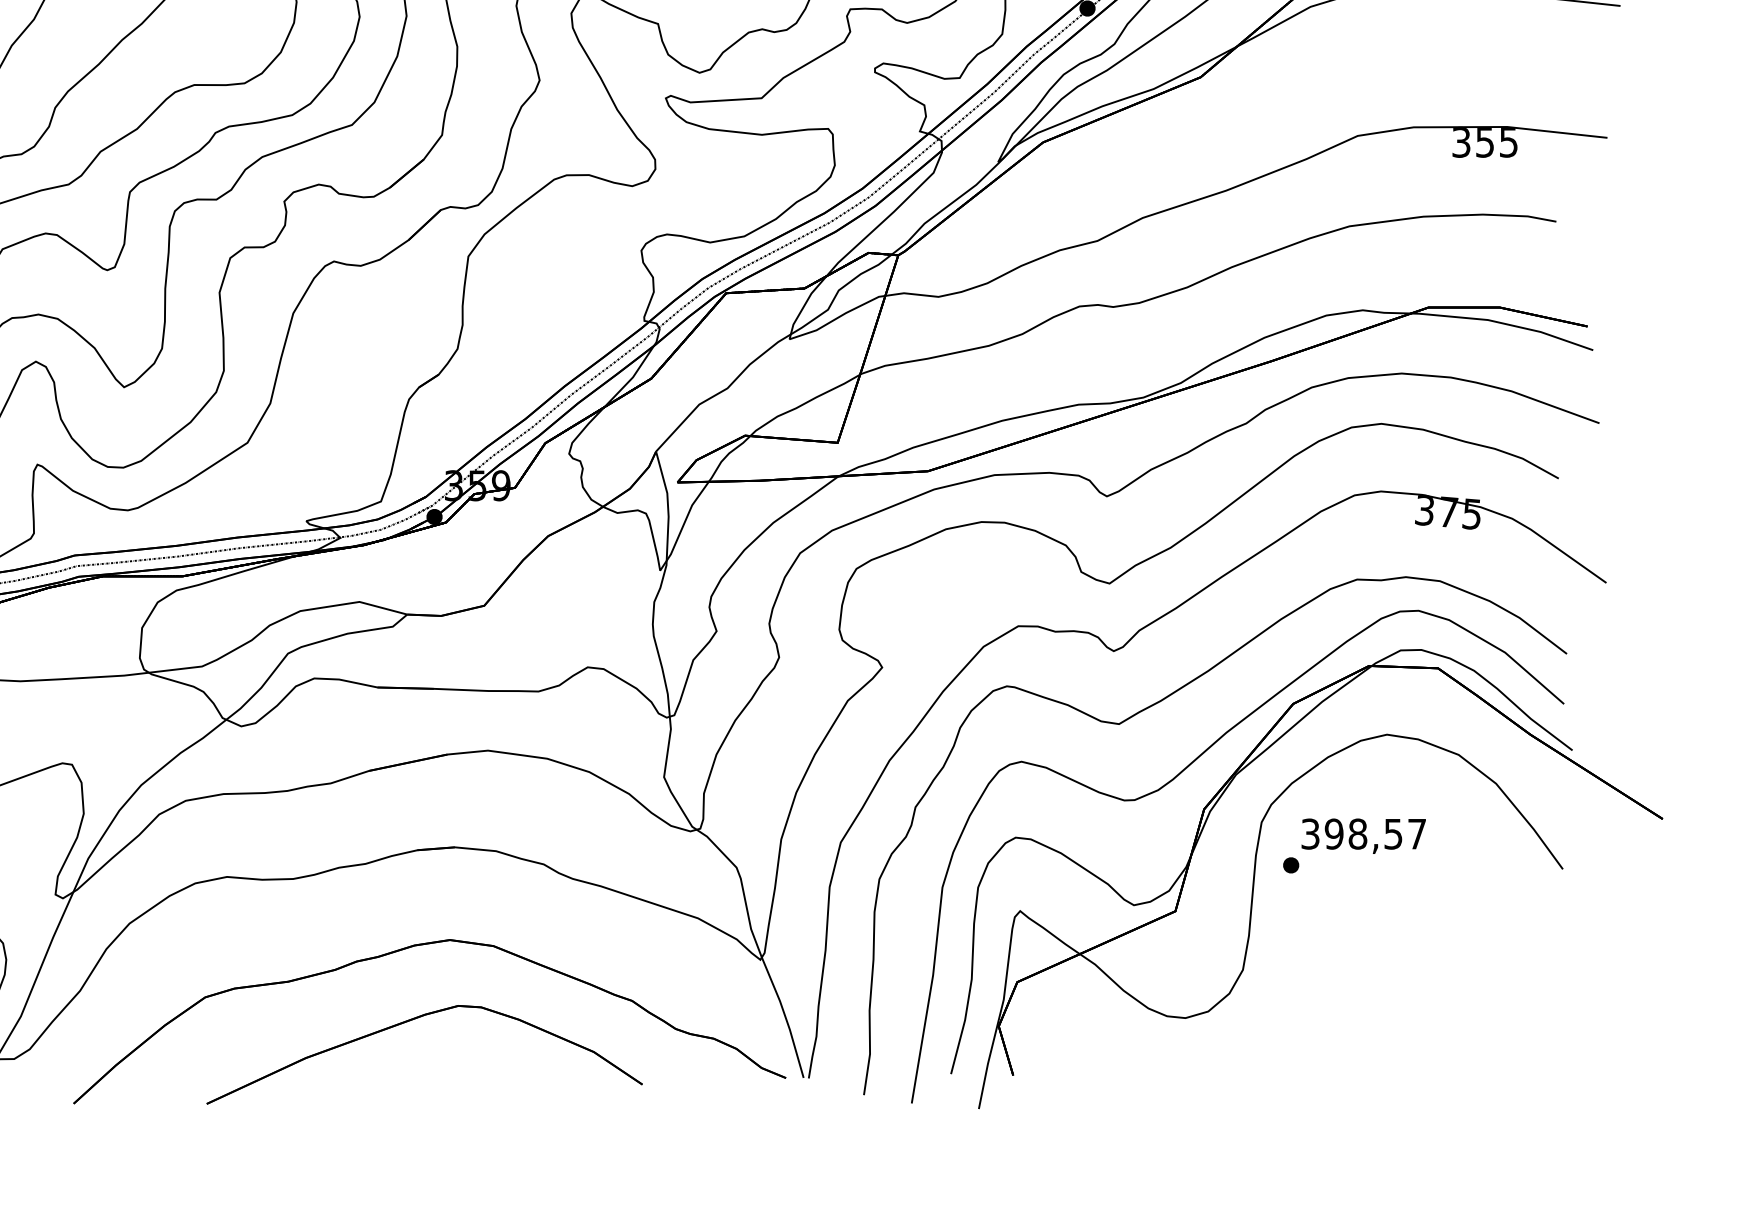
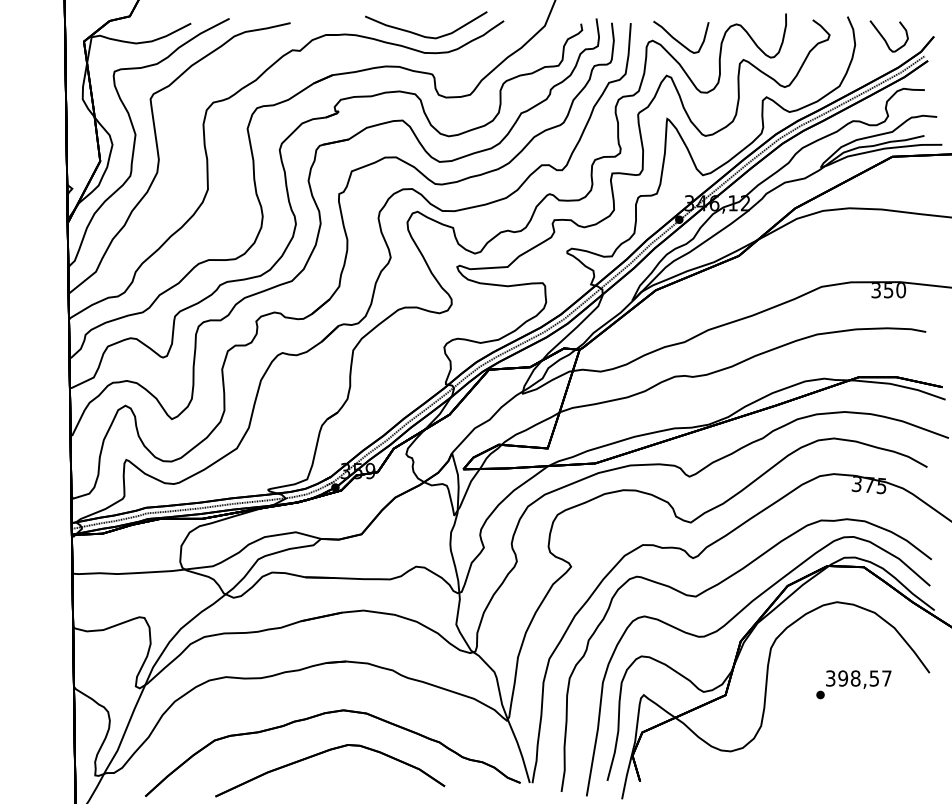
text: (1509, 142) -> (901, 290), 355 -> 350
text: (1353, 845) -> (853, 684), moved

